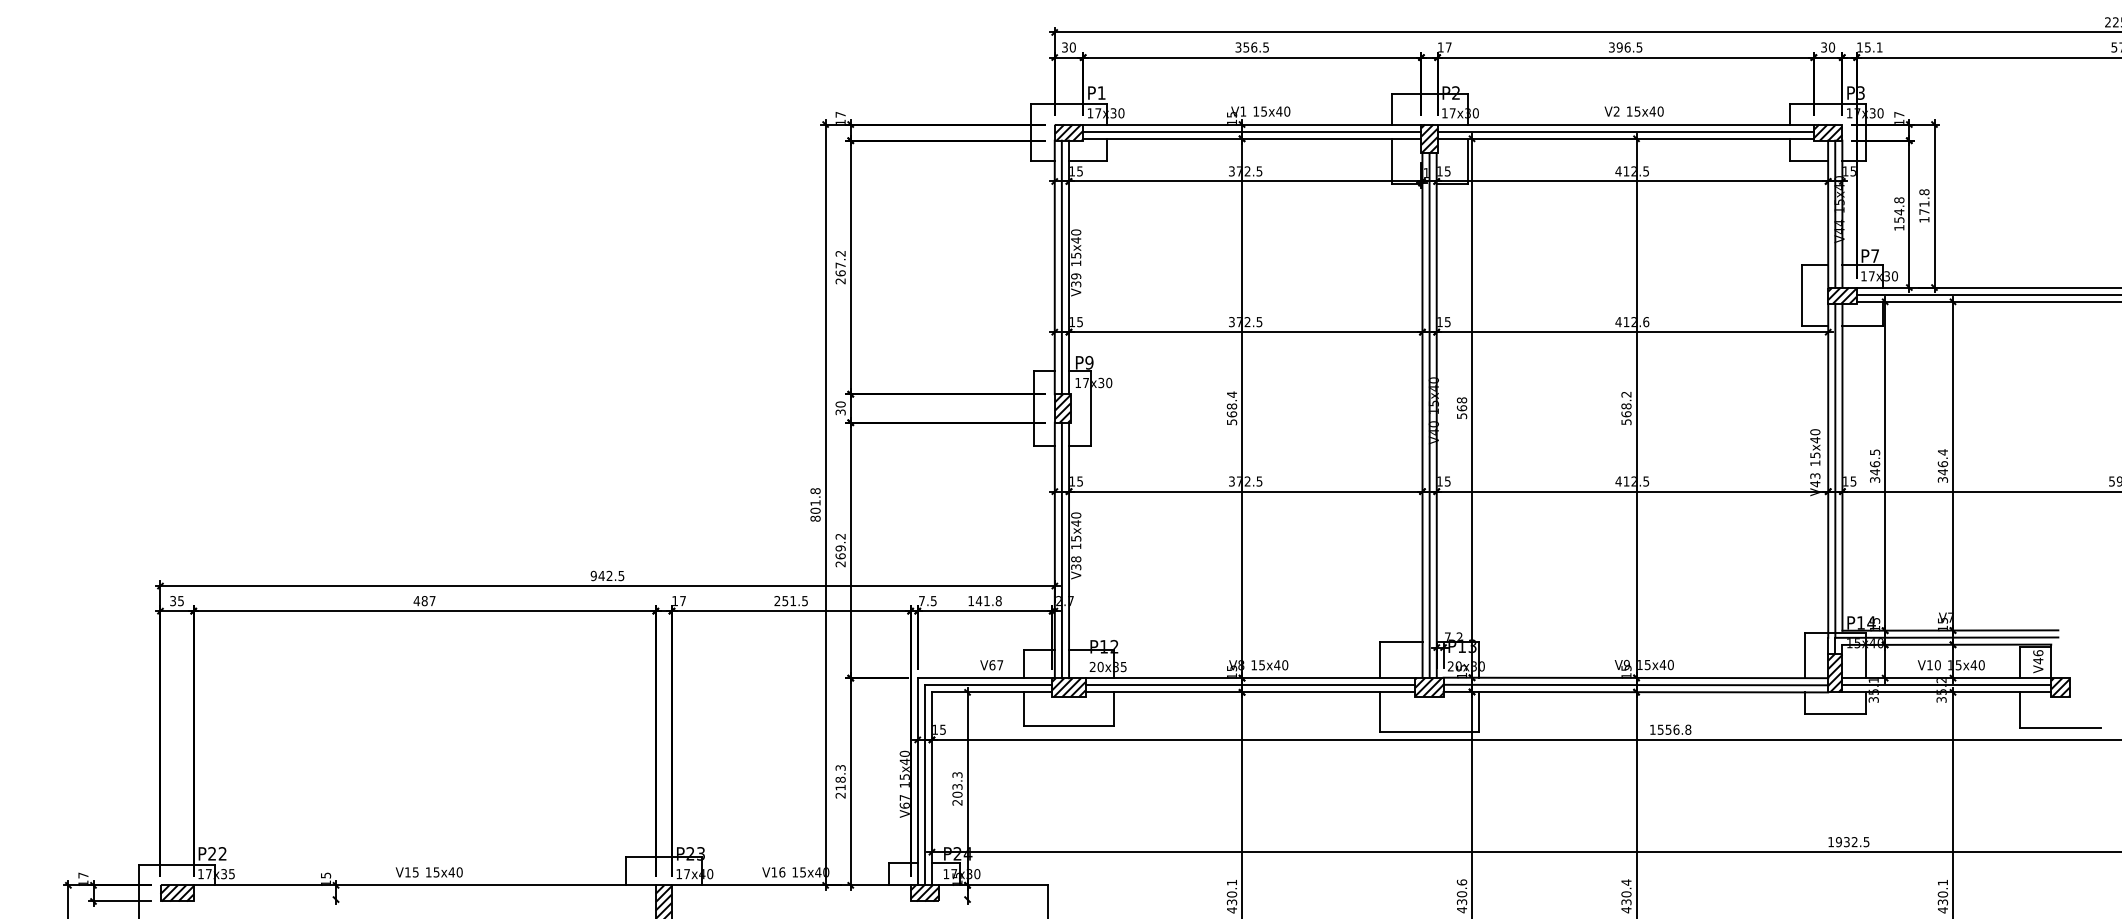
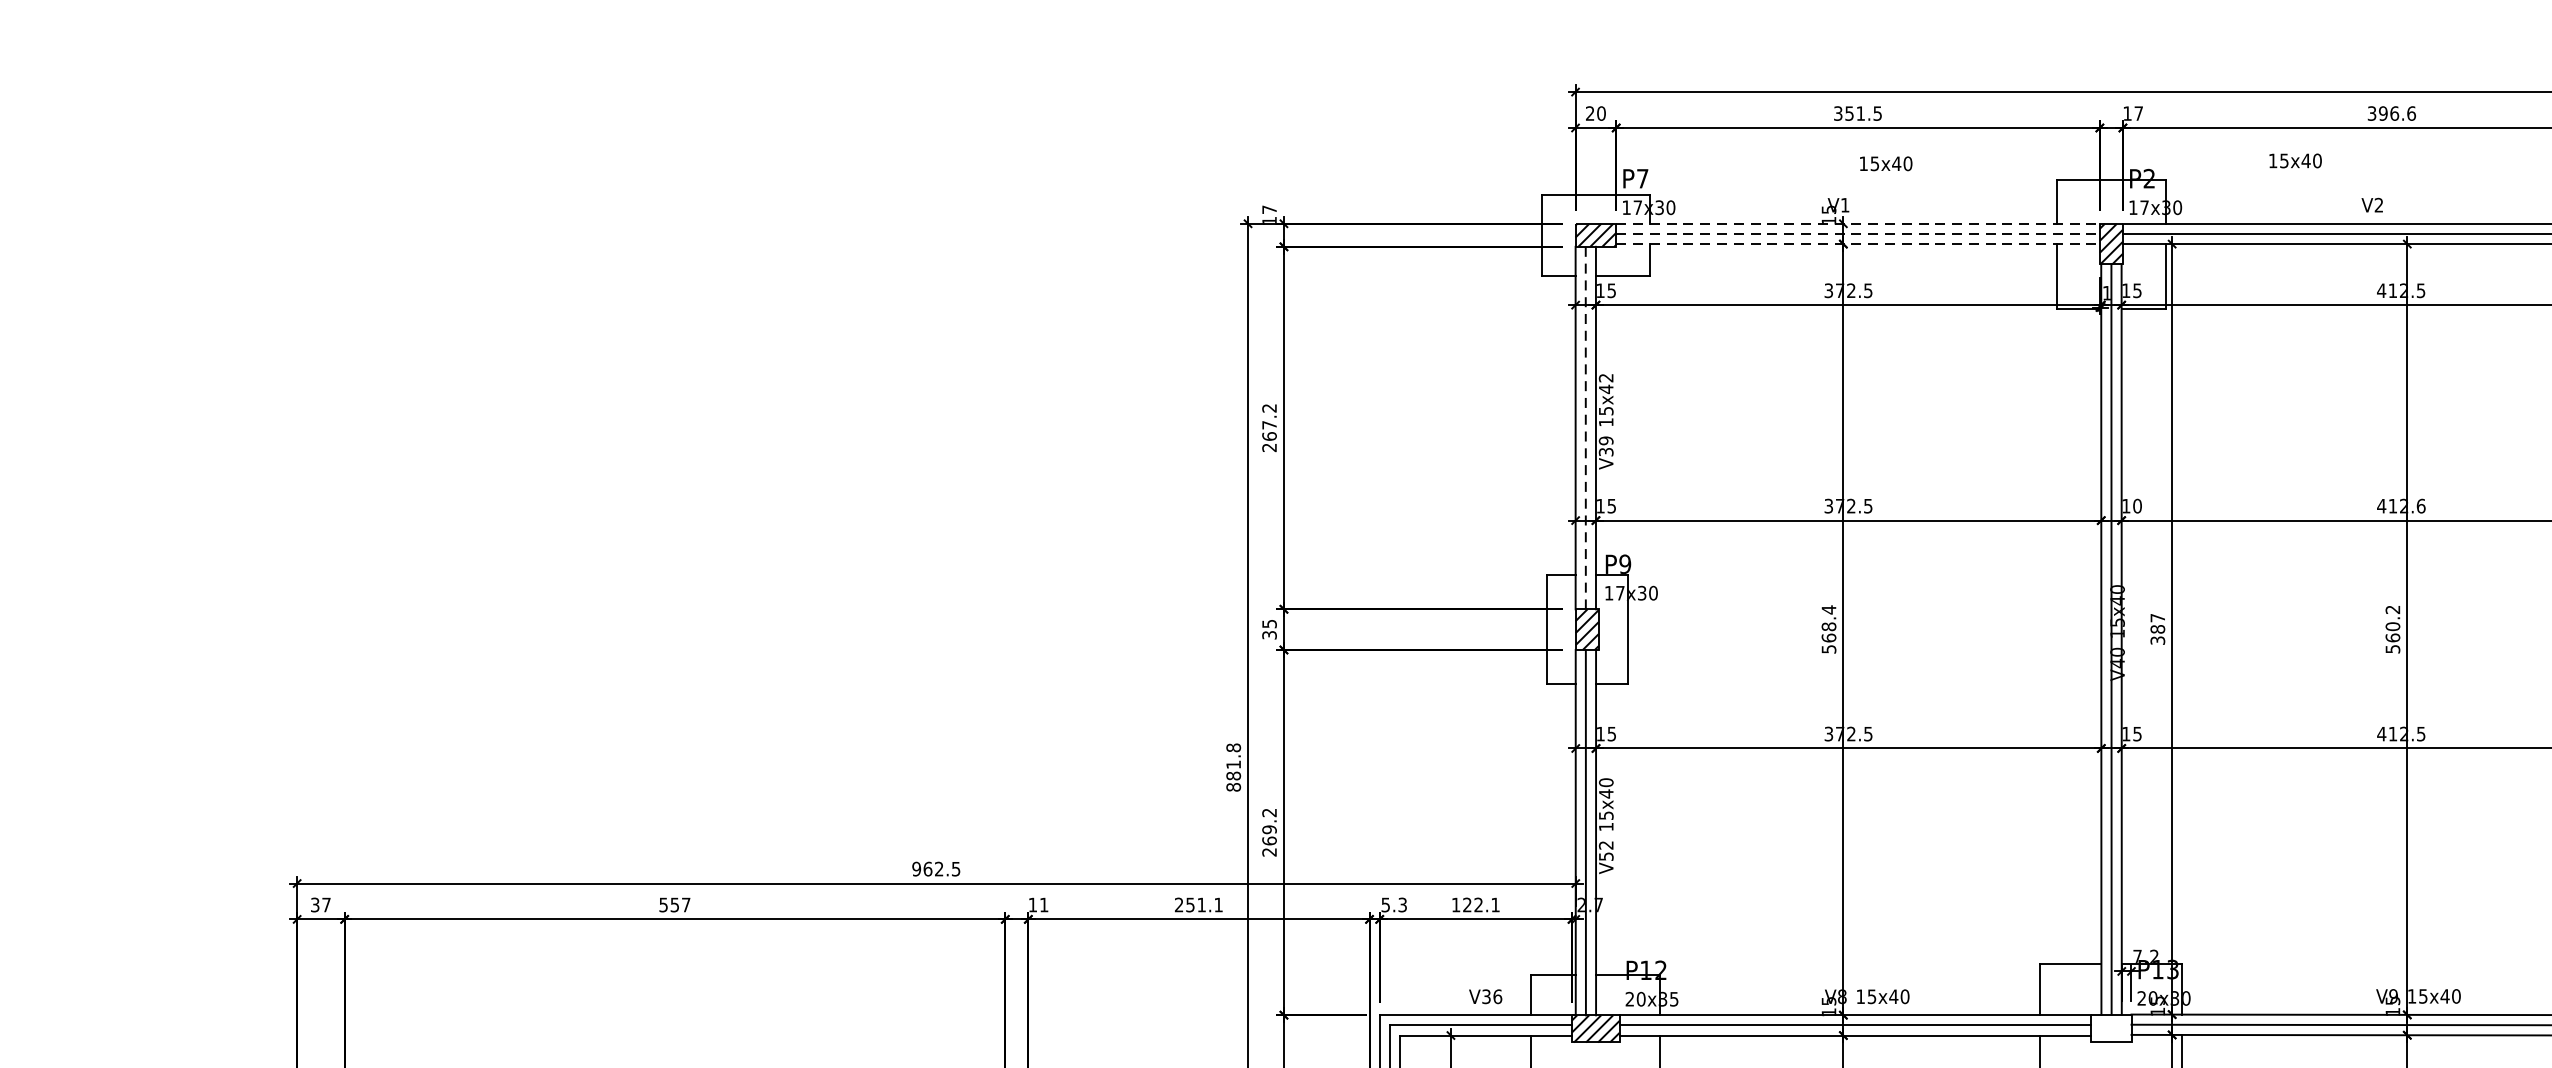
text: (1064, 47) -> (1589, 113), 30 -> 20
text: (1254, 47) -> (1861, 113), 356.5 -> 351.5
text: (1639, 47) -> (2411, 113), 396.5 -> 396.6
text: (1101, 92) -> (1642, 177), P1 -> P7
text: (1271, 111) -> (1885, 163), moved
text: (1645, 111) -> (2295, 160), moved
line: (1252, 124) -> (1858, 223), solid -> dashed
line: (1252, 131) -> (1858, 233), solid -> dashed
line: (1252, 138) -> (1858, 243), solid -> dashed
text: (1076, 232) -> (1606, 378), 15x40 -> 15x42
line: (1061, 267) -> (1585, 428), solid -> dashed
text: (1447, 322) -> (2137, 506), 15 -> 10
text: (840, 404) -> (1269, 623), 30 -> 35
text: (1626, 406) -> (2392, 626), 568.2 -> 560.2
text: (1461, 407) -> (2157, 628), 568 -> 387
text: (815, 510) -> (1233, 775), 801.8 -> 881.8
text: (1076, 562) -> (1606, 849), V38 -> V52
text: (601, 575) -> (927, 868), 942.5 -> 962.5
text: (180, 601) -> (325, 905), 35 -> 37
text: (420, 601) -> (668, 905), 487 -> 557
text: (682, 601) -> (1043, 905), 17 -> 11
text: (804, 601) -> (1217, 905), 251.5 -> 251.1
text: (927, 601) -> (1393, 905), 7.5 -> 5.3
text: (988, 601) -> (1480, 905), 141.8 -> 122.1
text: (996, 665) -> (1492, 997), V67 -> V36
hatch: (1429, 686) -> (2111, 1027), removed

